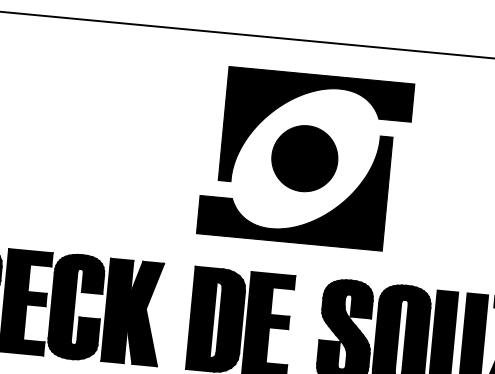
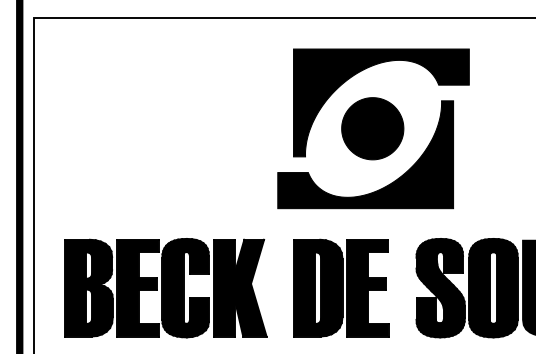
part: (305, 158) -> (373, 128), moved

